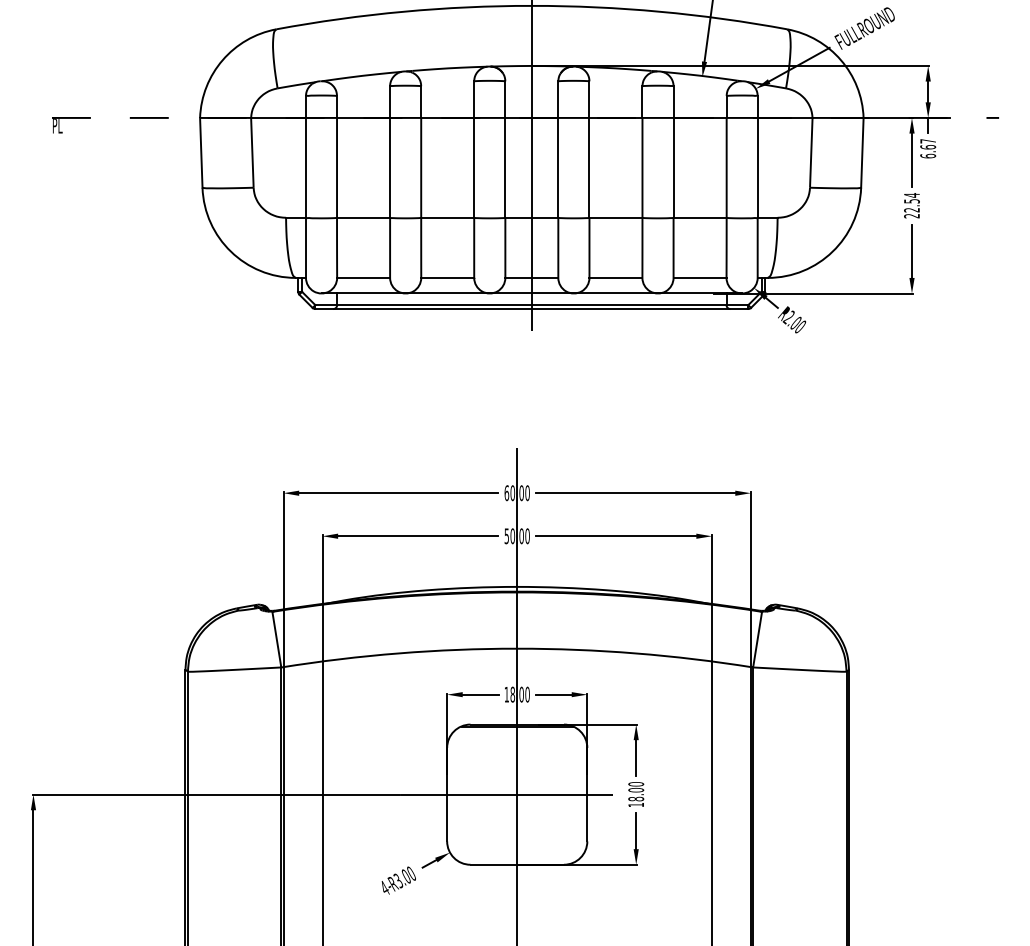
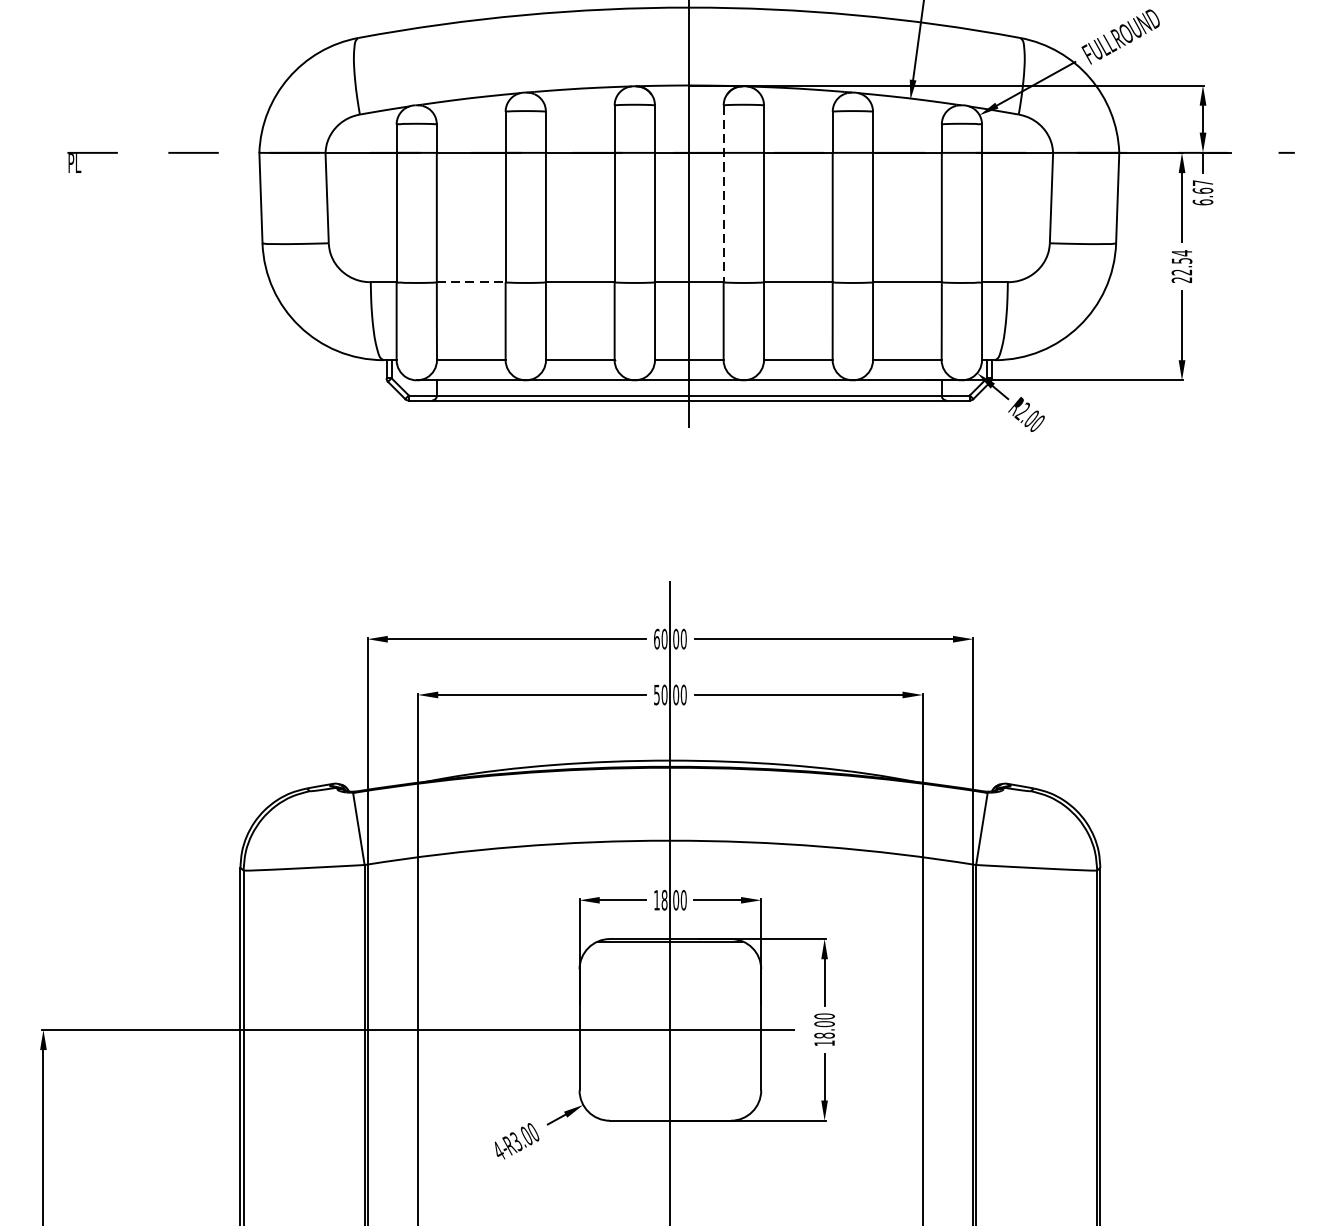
line: (558, 150) -> (723, 195), solid -> dashed
line: (363, 217) -> (471, 281), solid -> dashed

